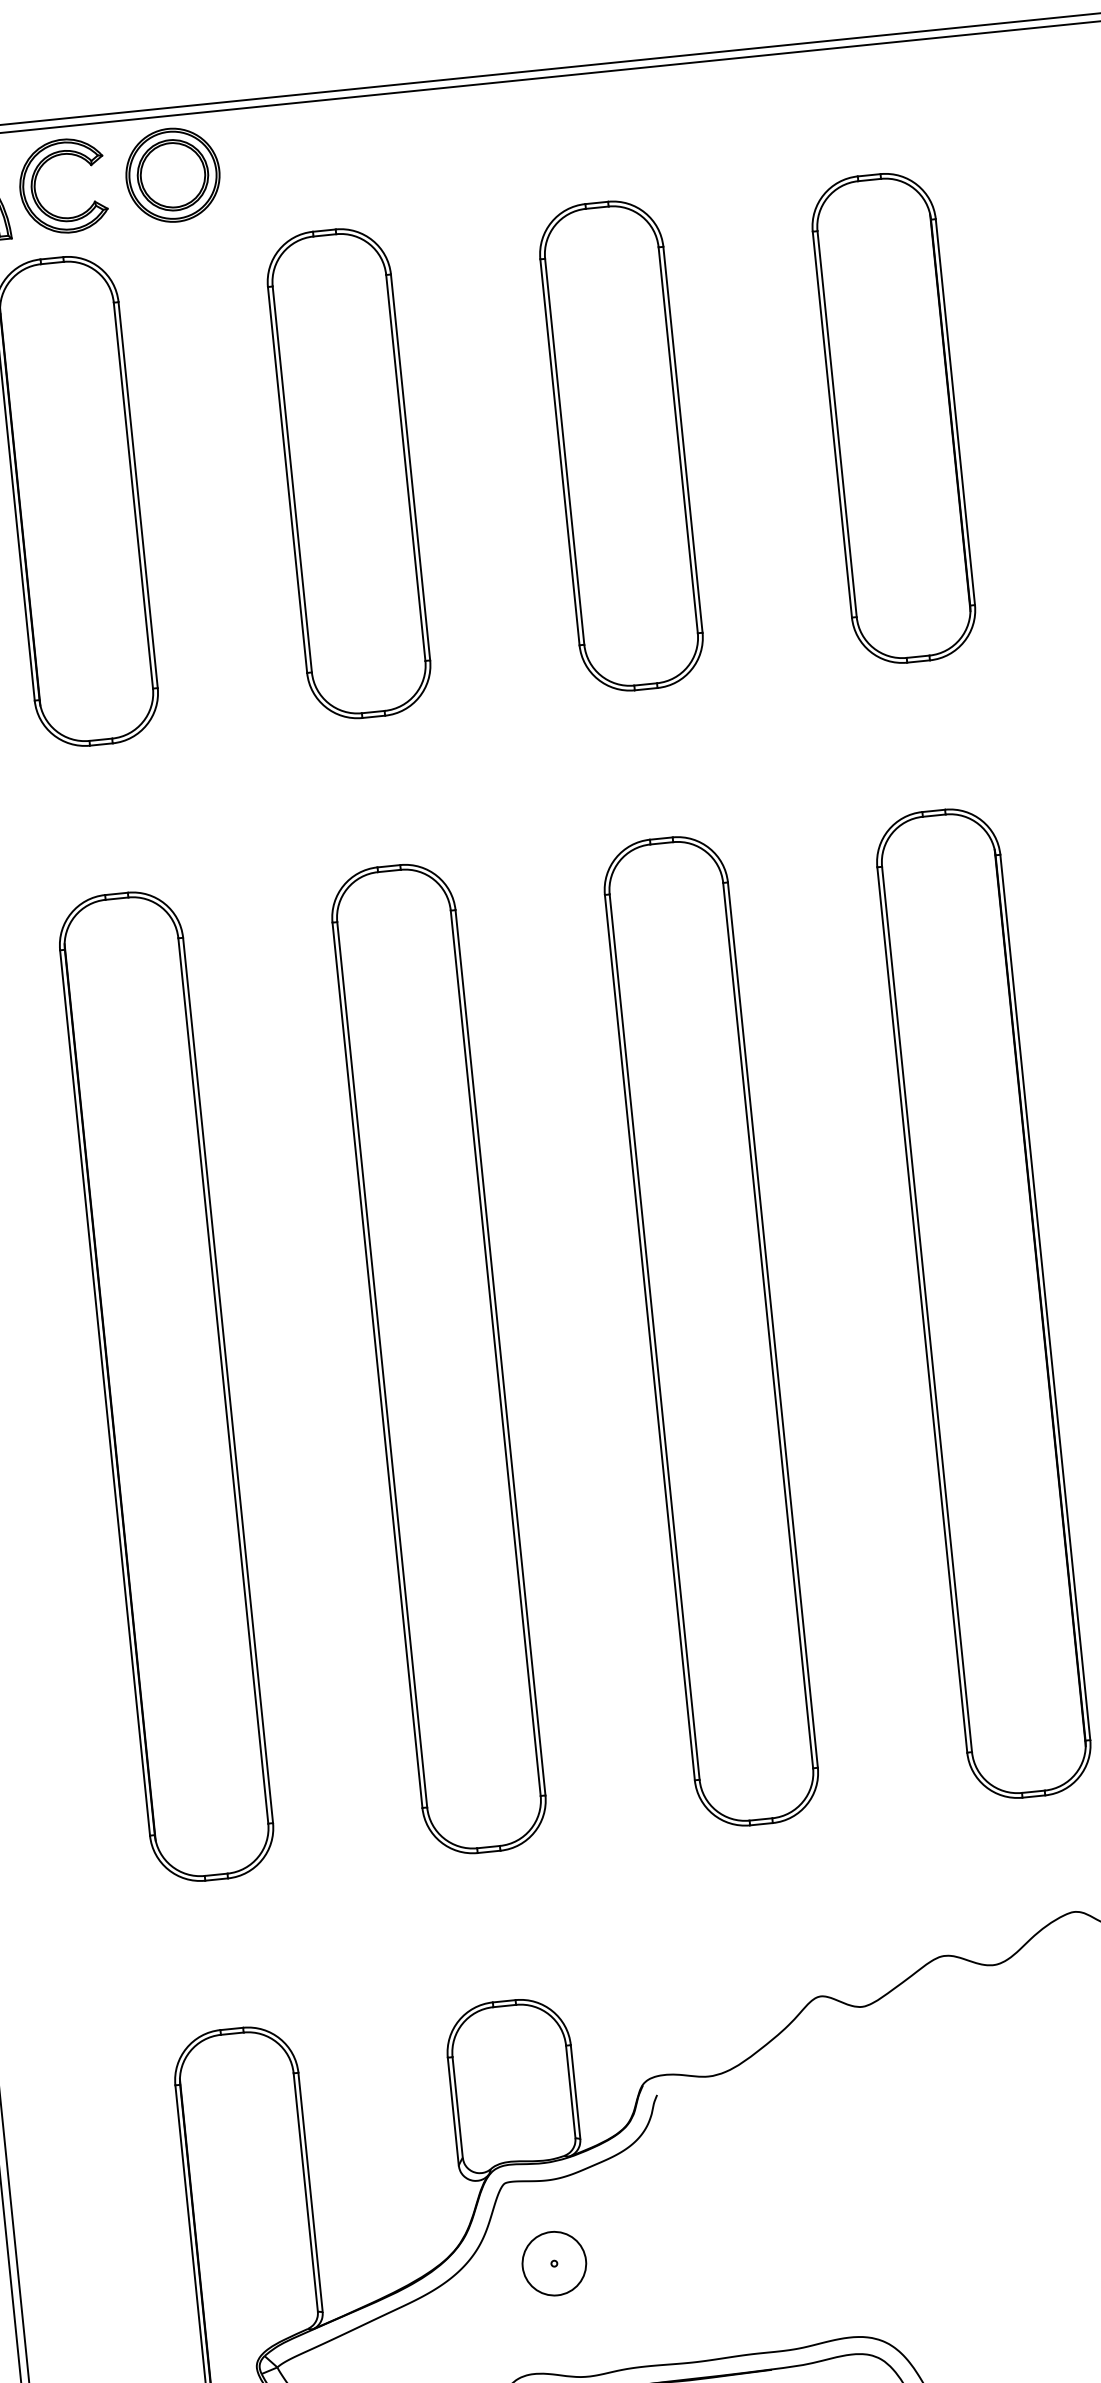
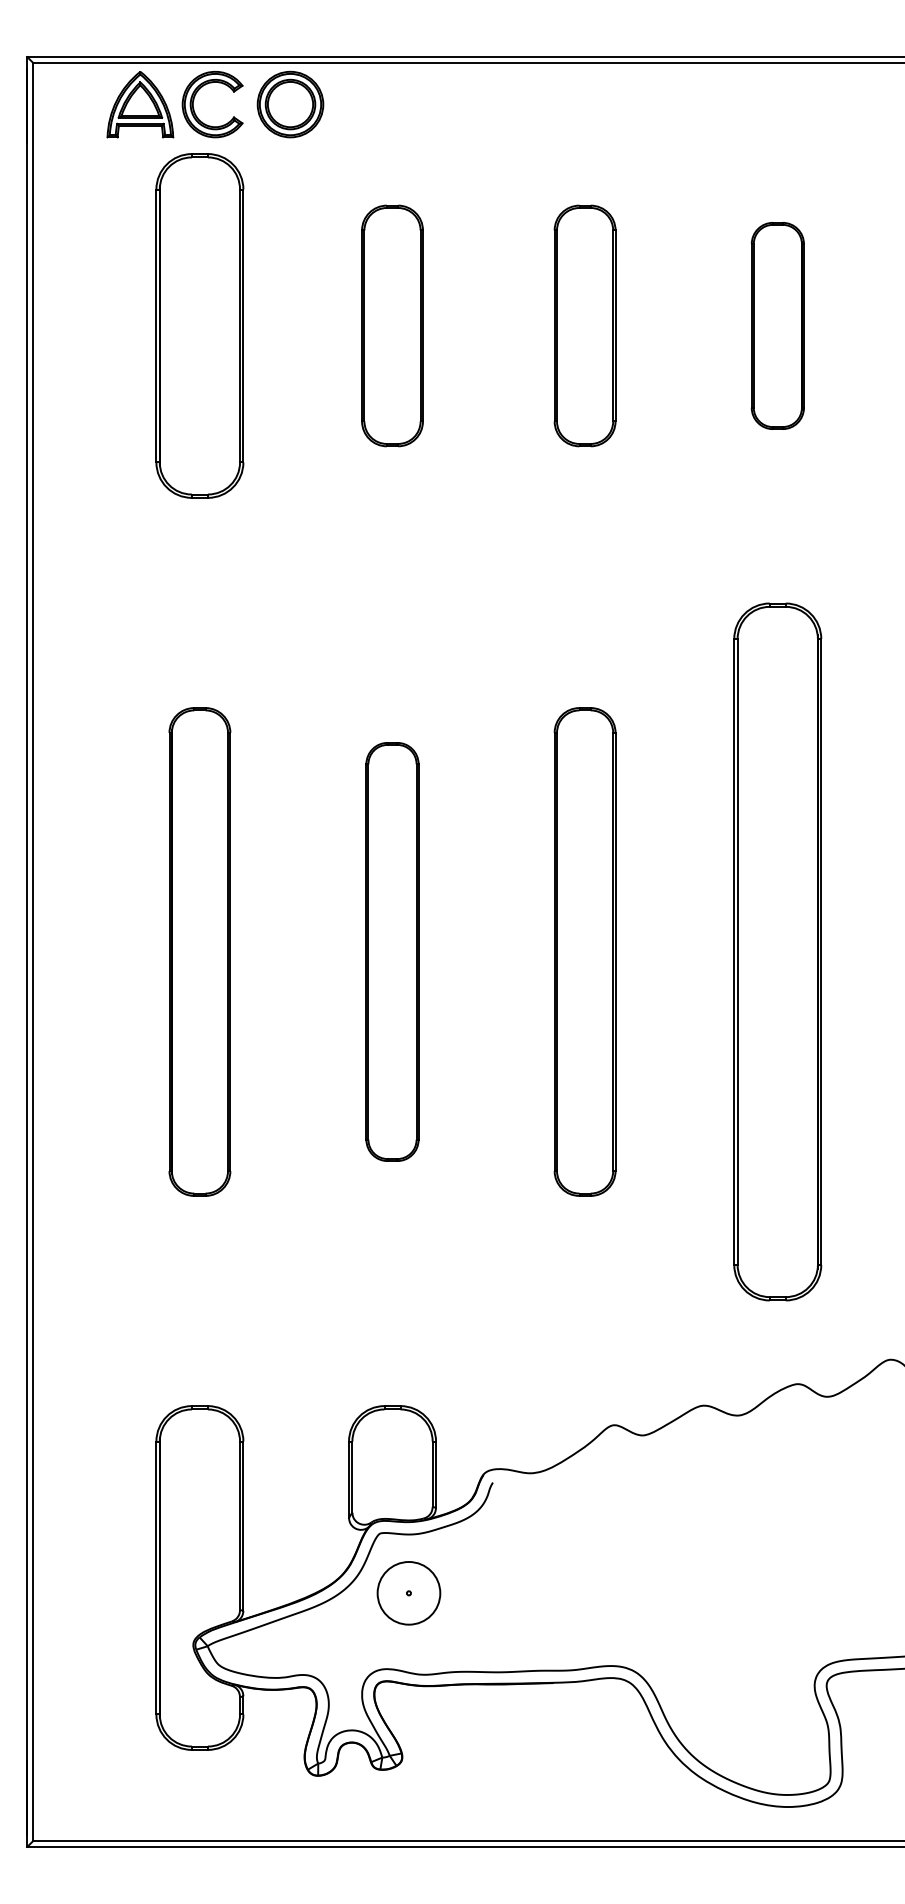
part: (893, 417) -> (777, 325), size x0.6
part: (620, 445) -> (584, 325), size x0.7
part: (348, 473) -> (392, 325), size x0.7
part: (710, 1330) -> (584, 951), size x0.7
part: (438, 1358) -> (392, 951), size x0.6
part: (165, 1386) -> (199, 951), size x0.7
circle: (553, 2262) -> (408, 1592), size x1.4

